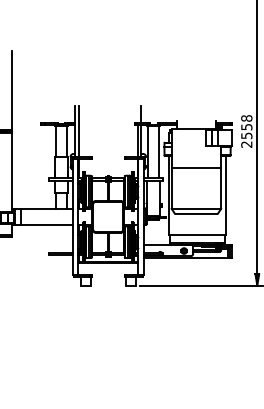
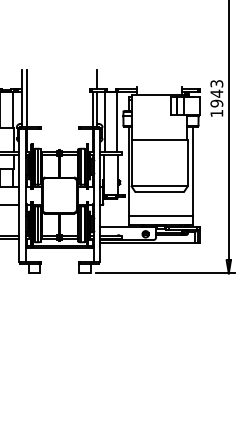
text: (246, 131) -> (216, 98), 2558 -> 1943

